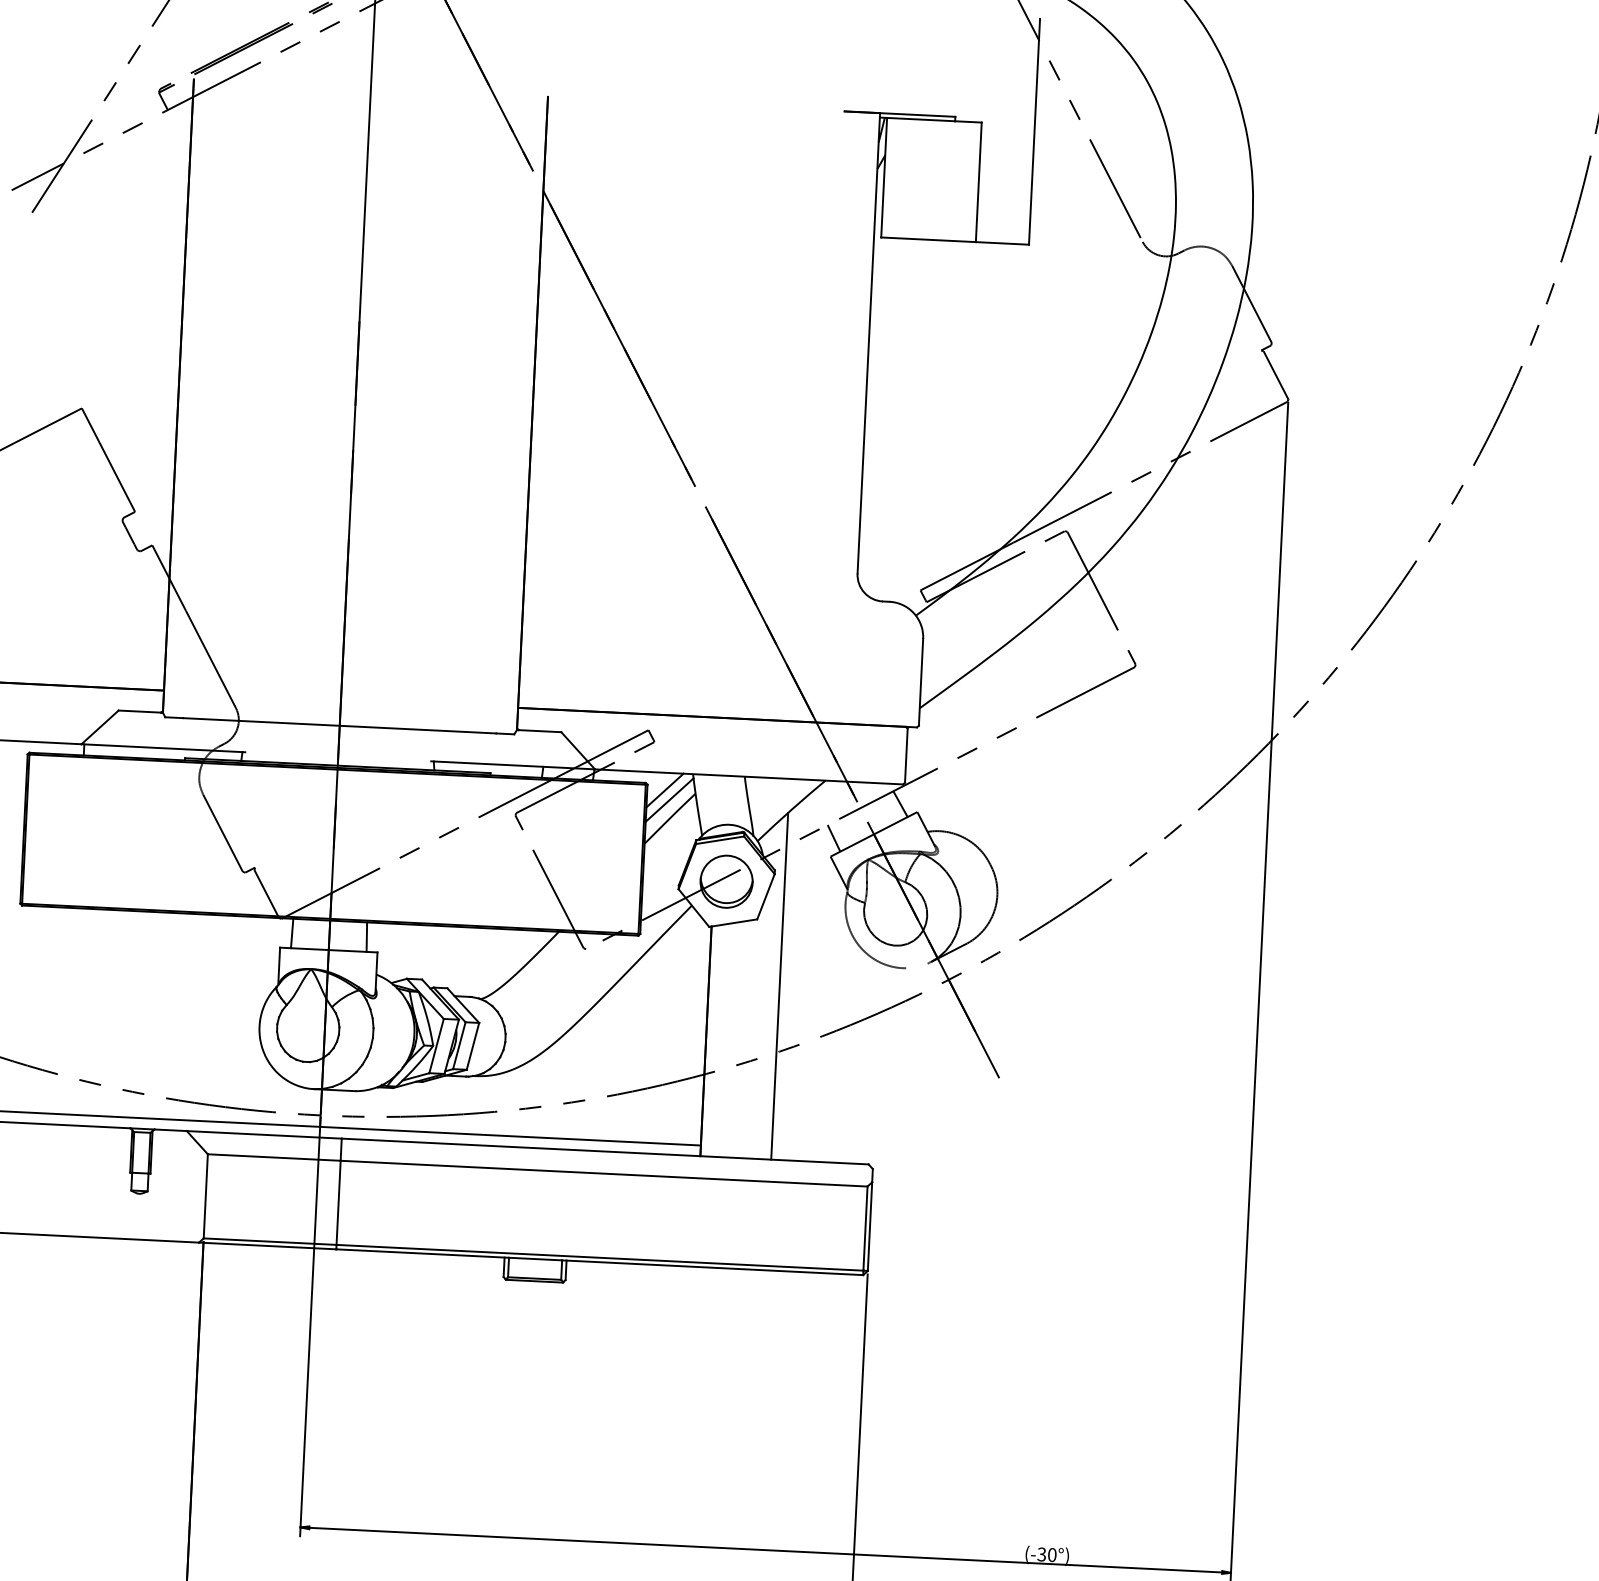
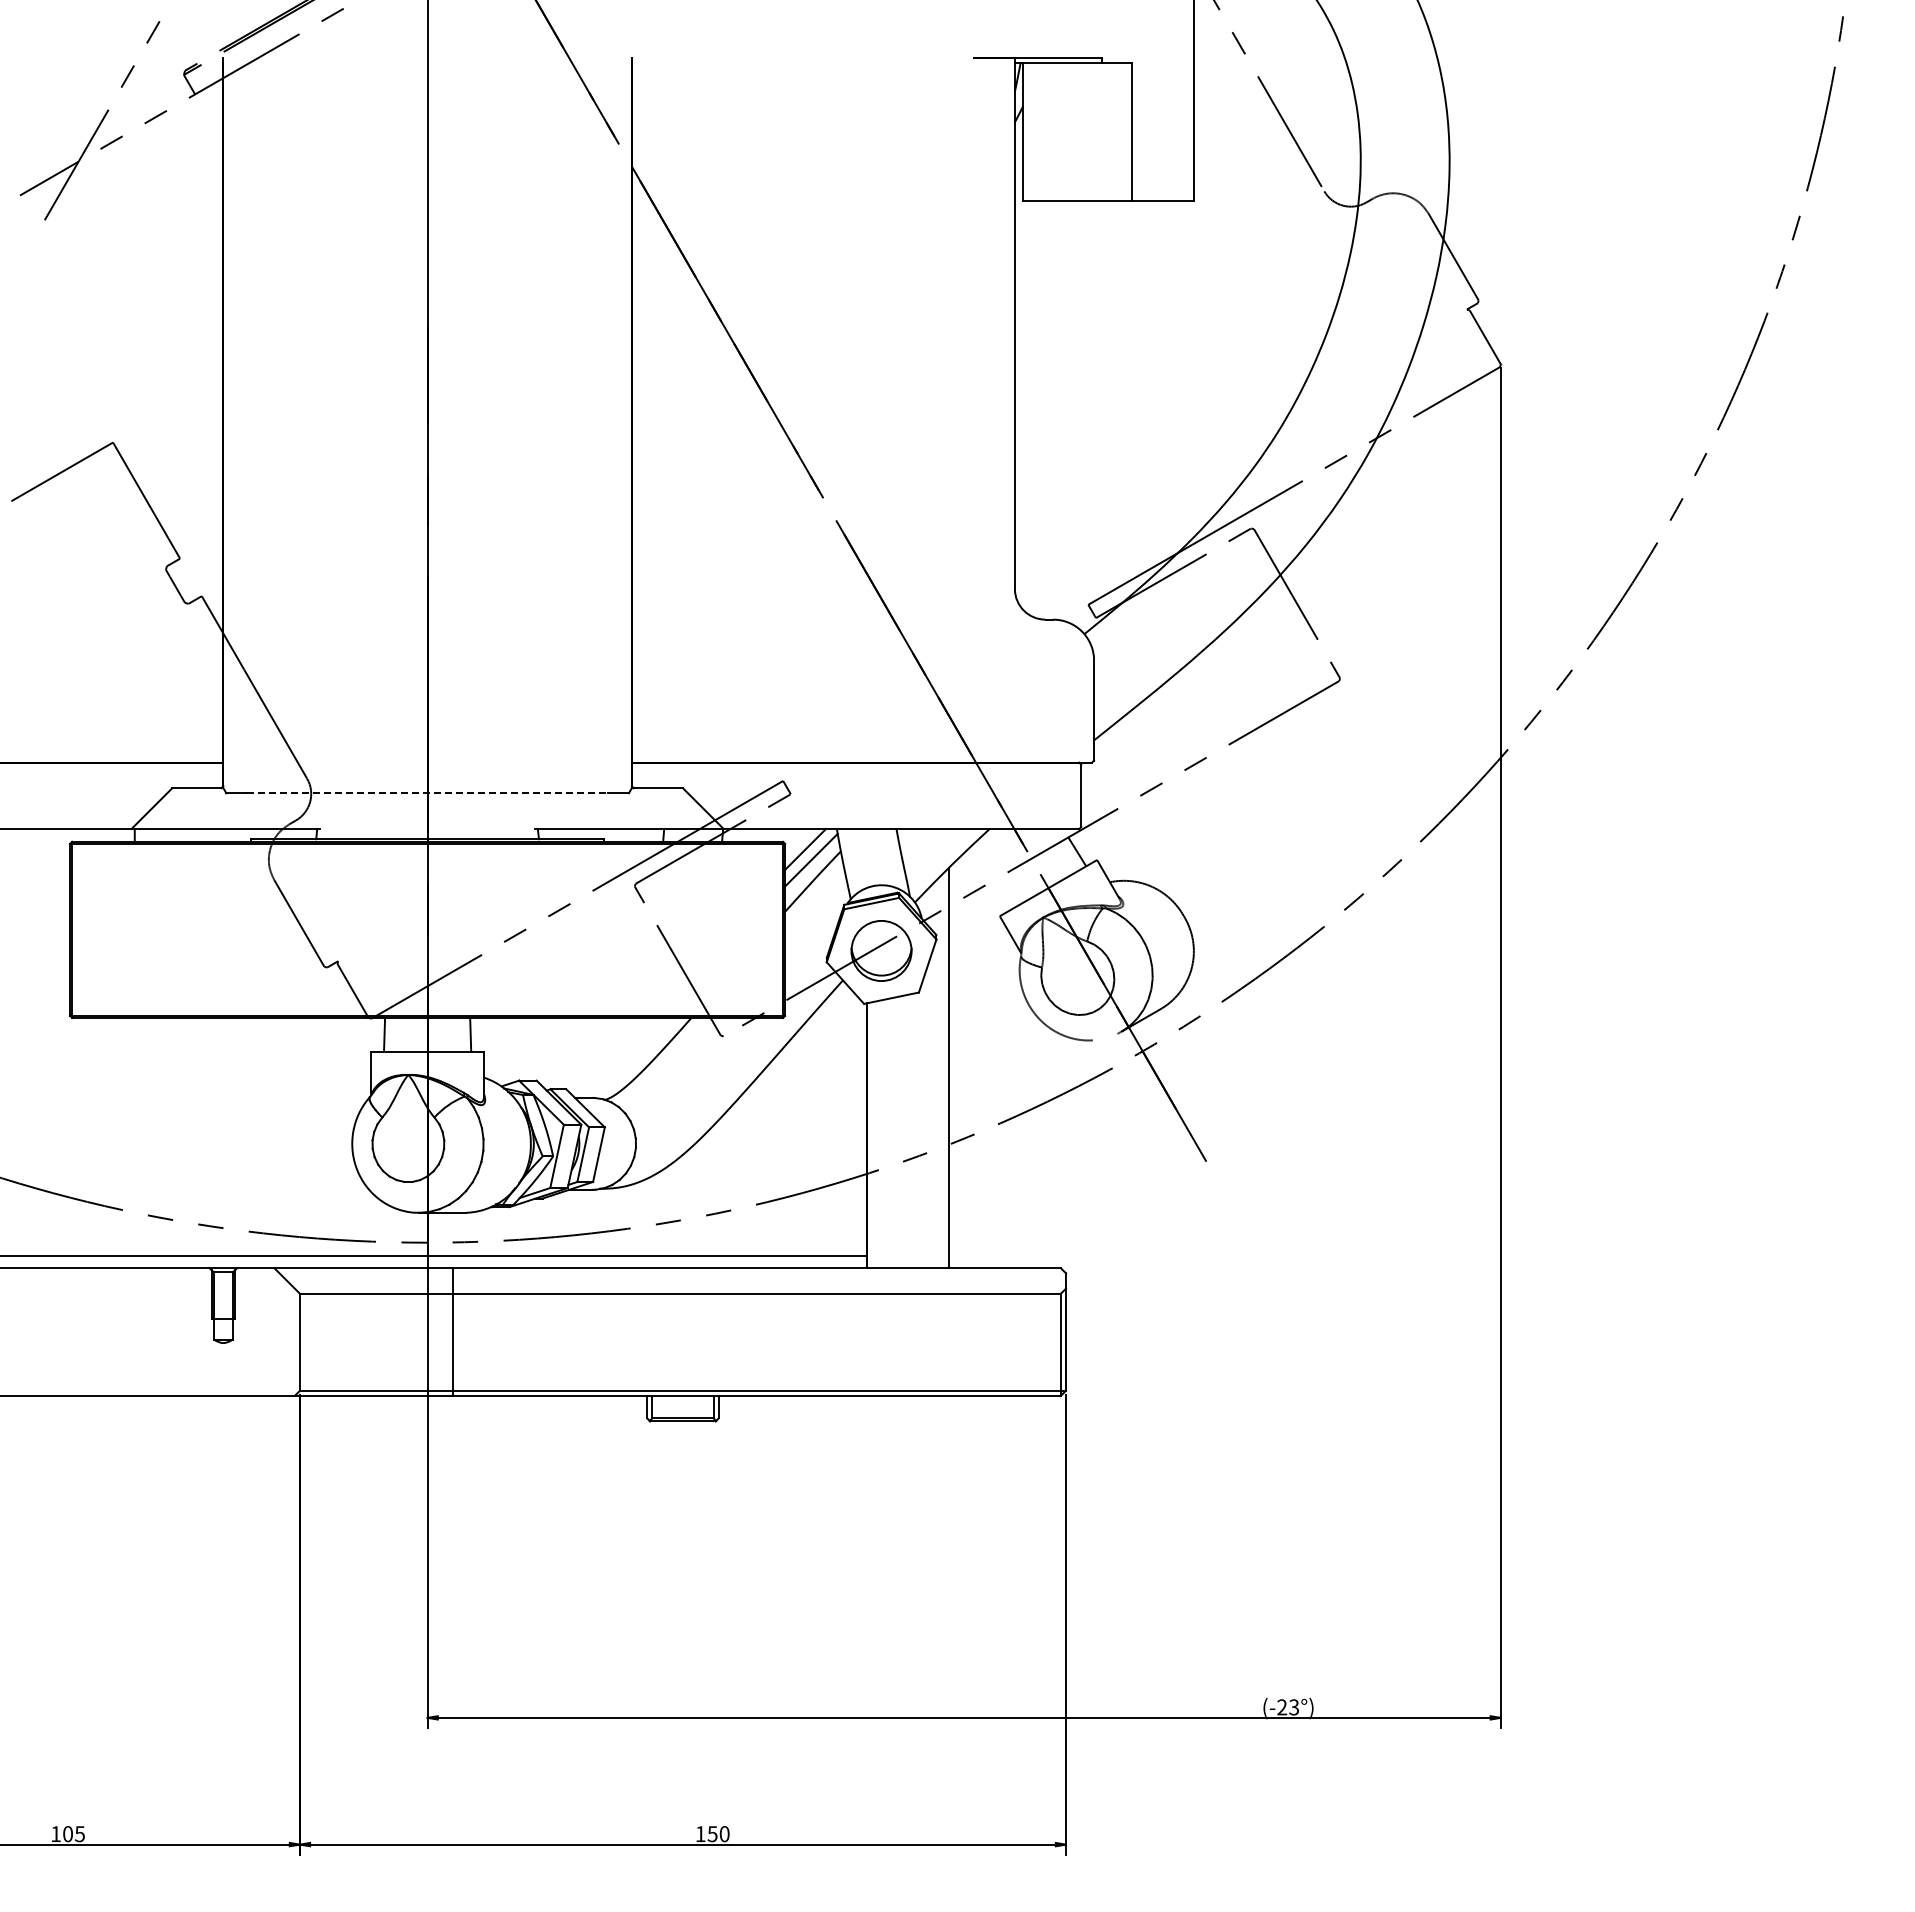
line: (339, 725) -> (427, 793), solid -> dashed
line: (833, 837) -> (1002, 894), removed
text: (1047, 1554) -> (1288, 1707), (-30°) -> (-23°)

